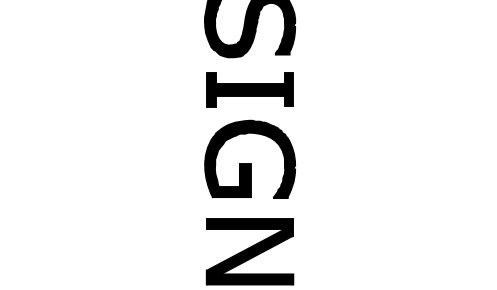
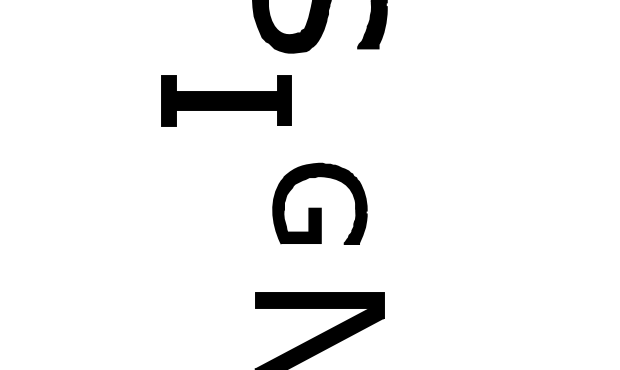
part: (249, 89) -> (225, 100), moved
part: (249, 158) -> (319, 202), size x0.7

